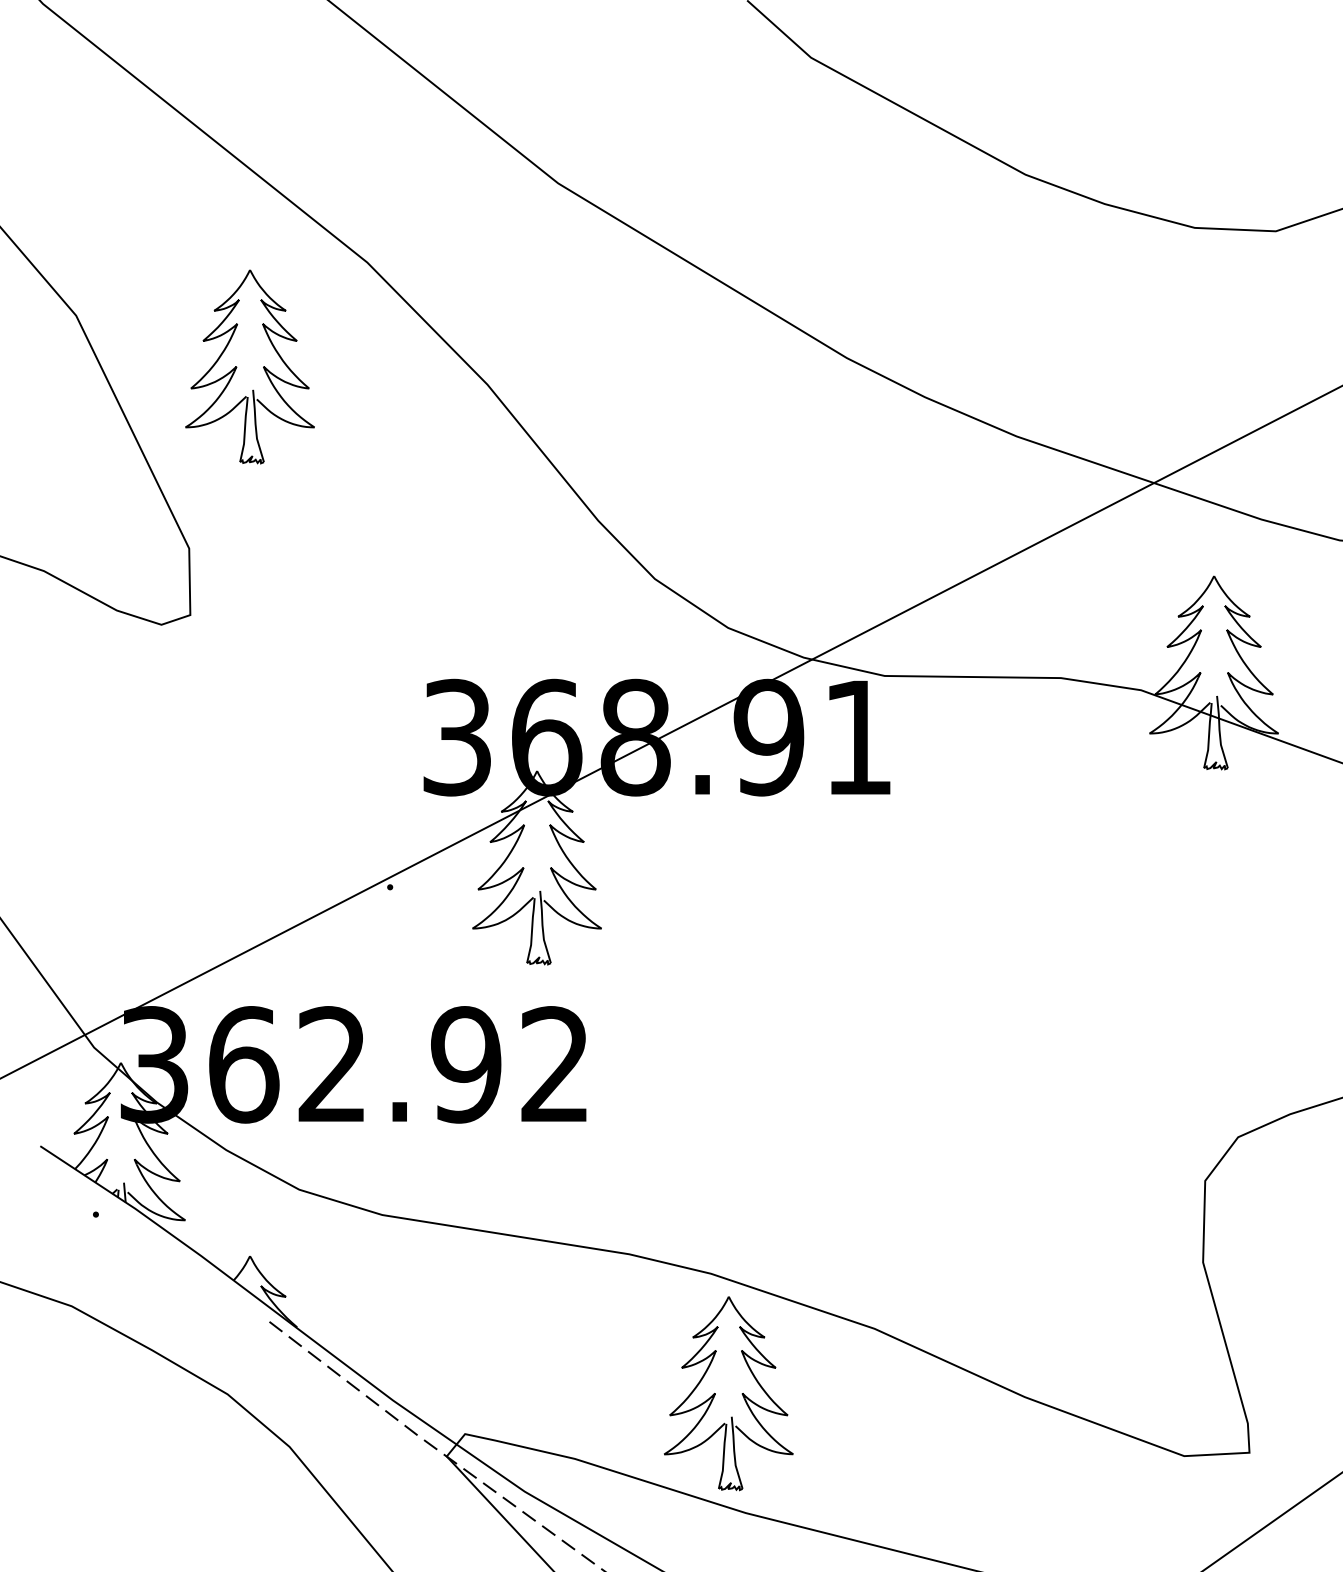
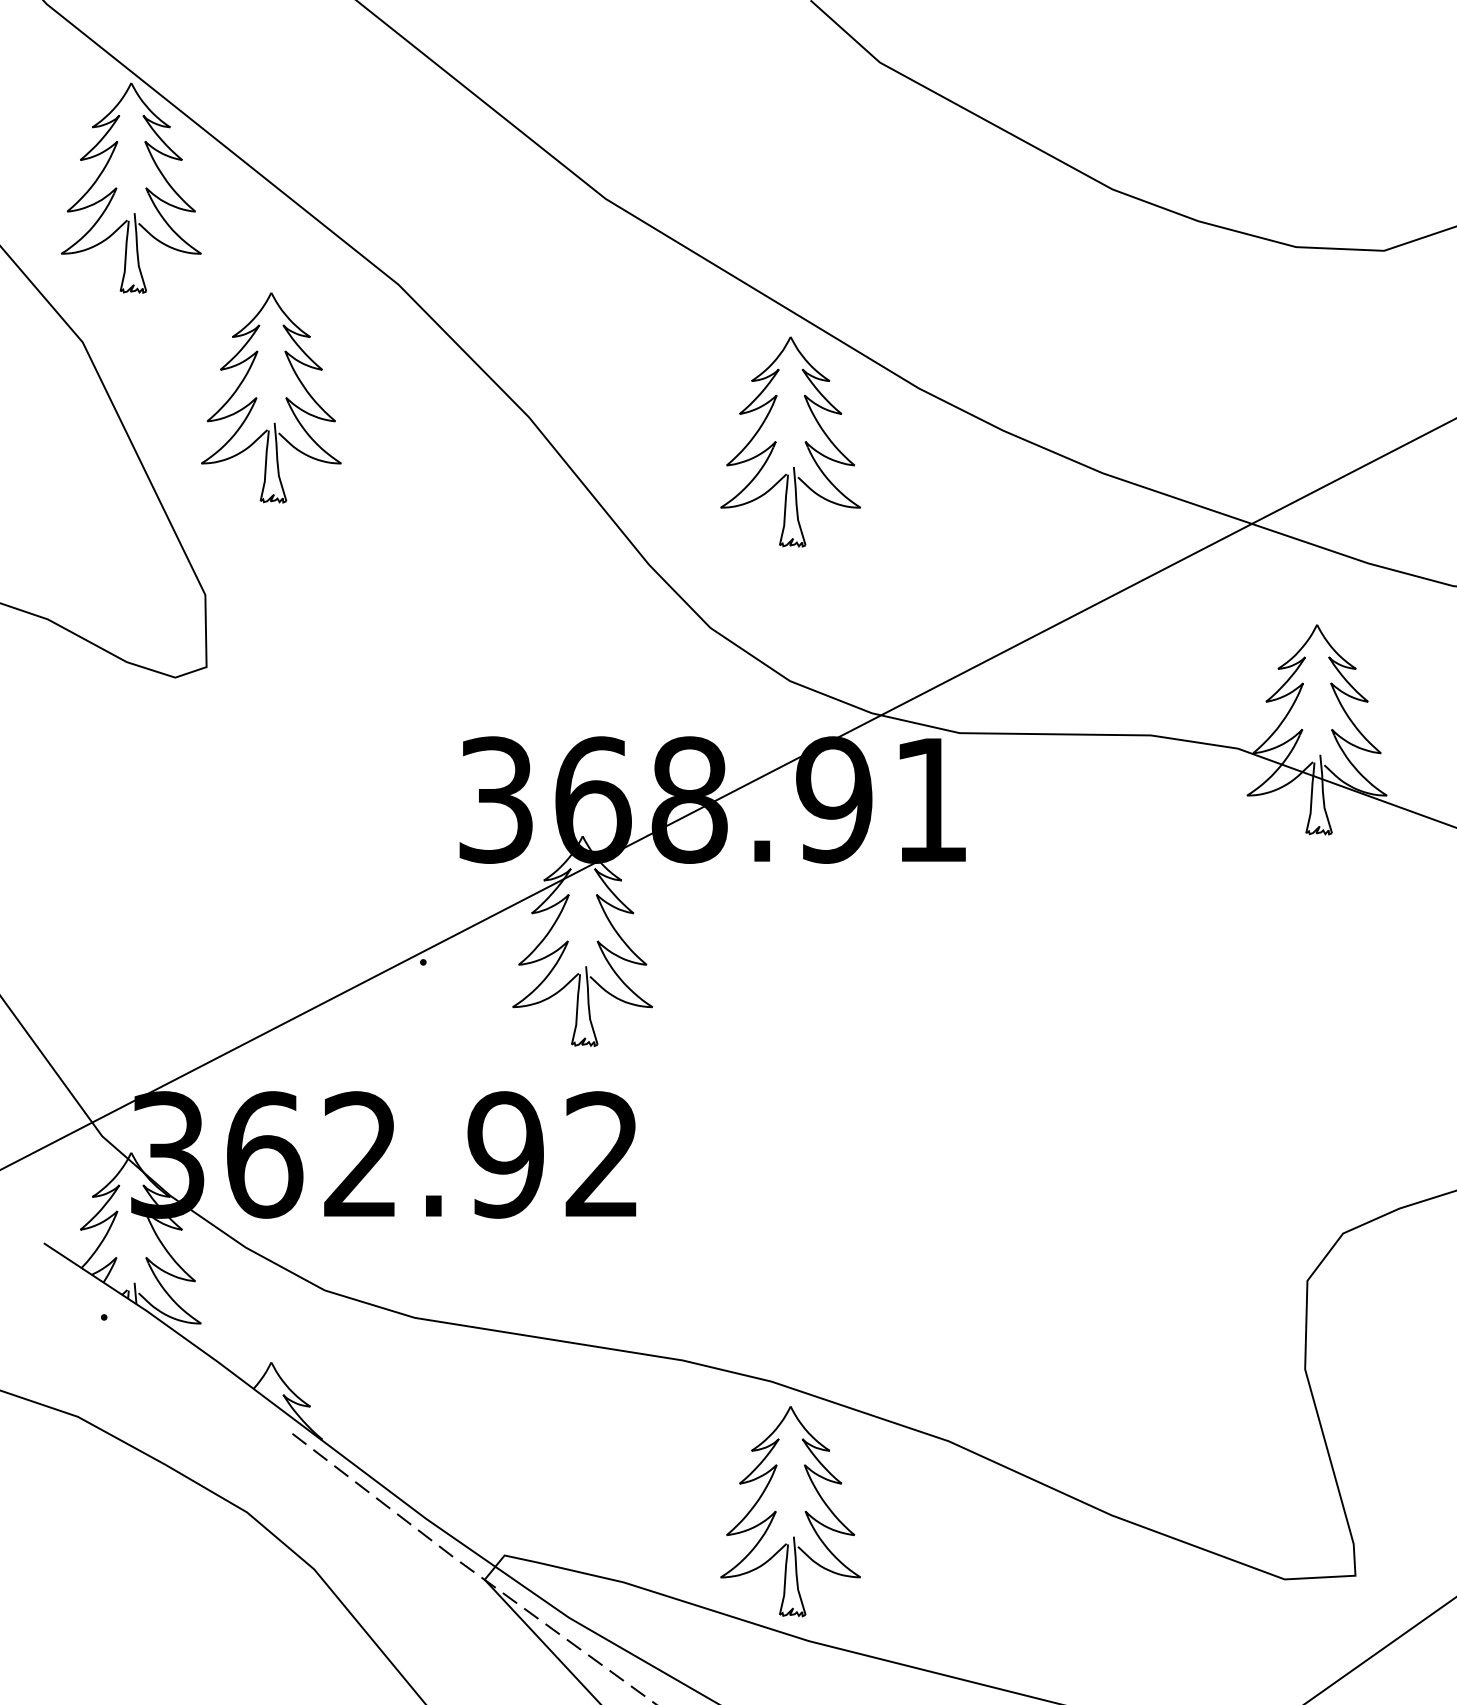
part: (108, 173) -> (117, 188), added
part: (715, 407) -> (776, 441), added

